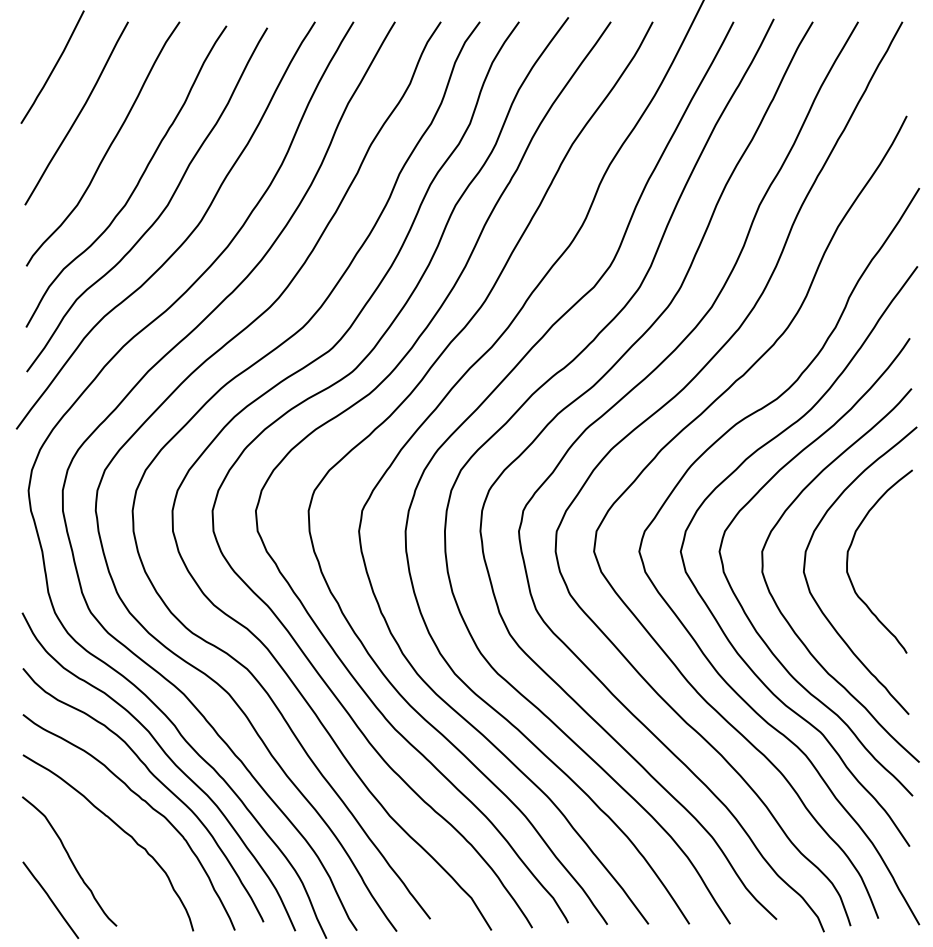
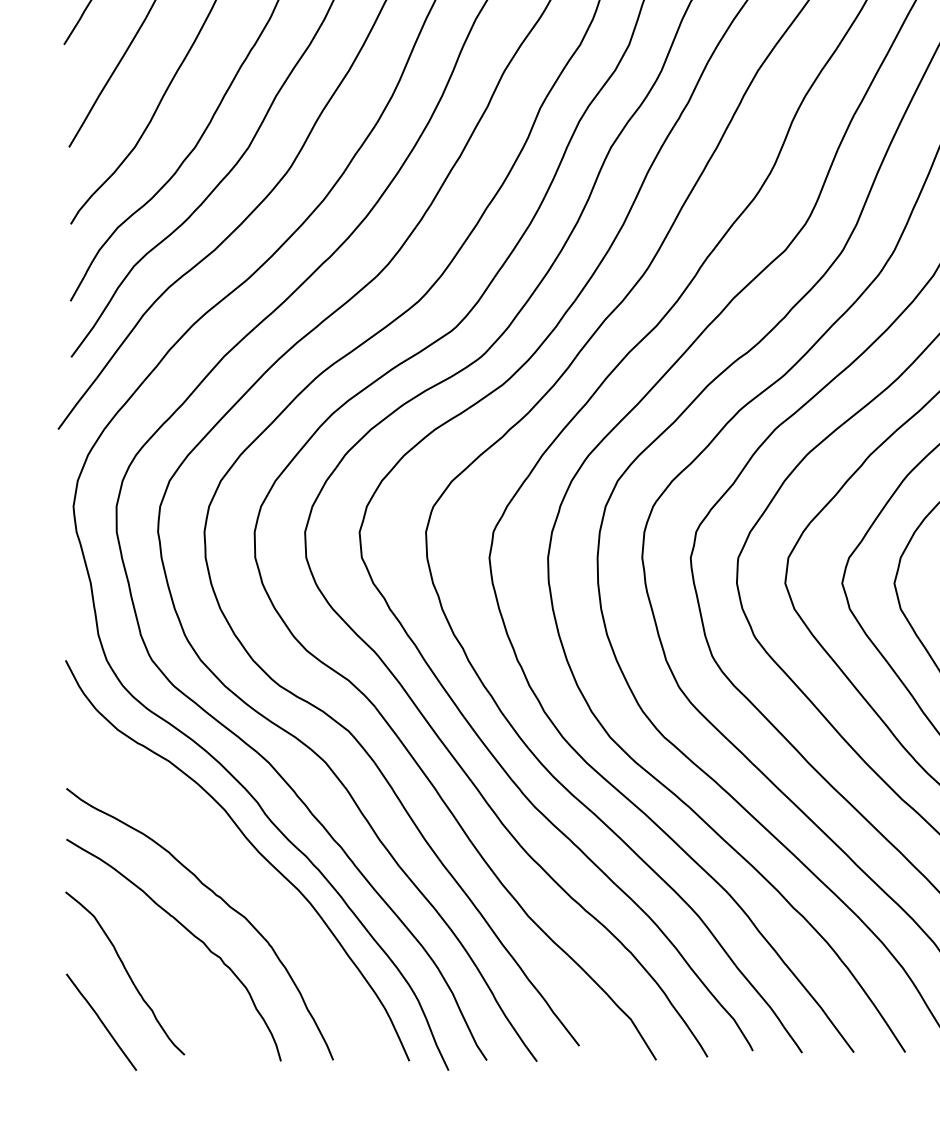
curve: (157, 780) -> (235, 871), removed

